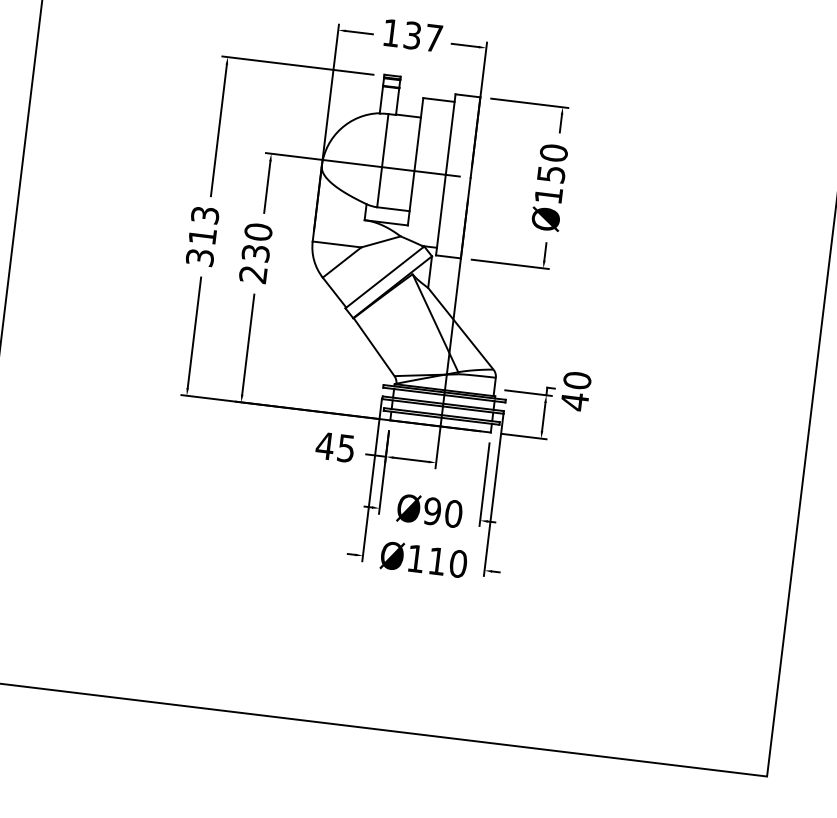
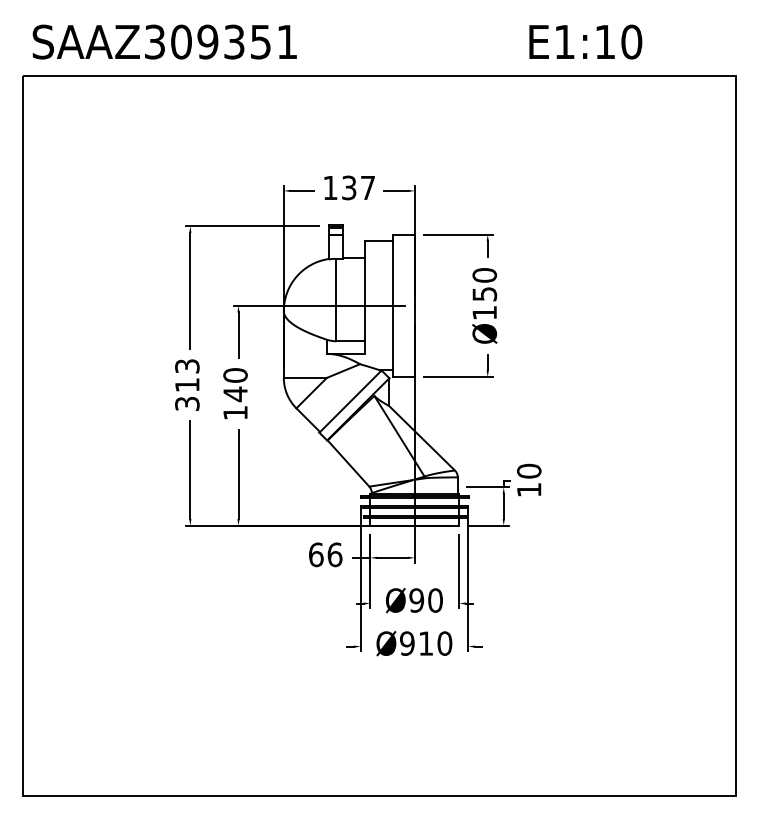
text: (254, 263) -> (235, 403), 230 -> 140
text: (575, 401) -> (529, 489), 40 -> 10
text: (335, 446) -> (325, 554), 45 -> 66
text: (416, 558) -> (407, 643), Ø110 -> Ø910

